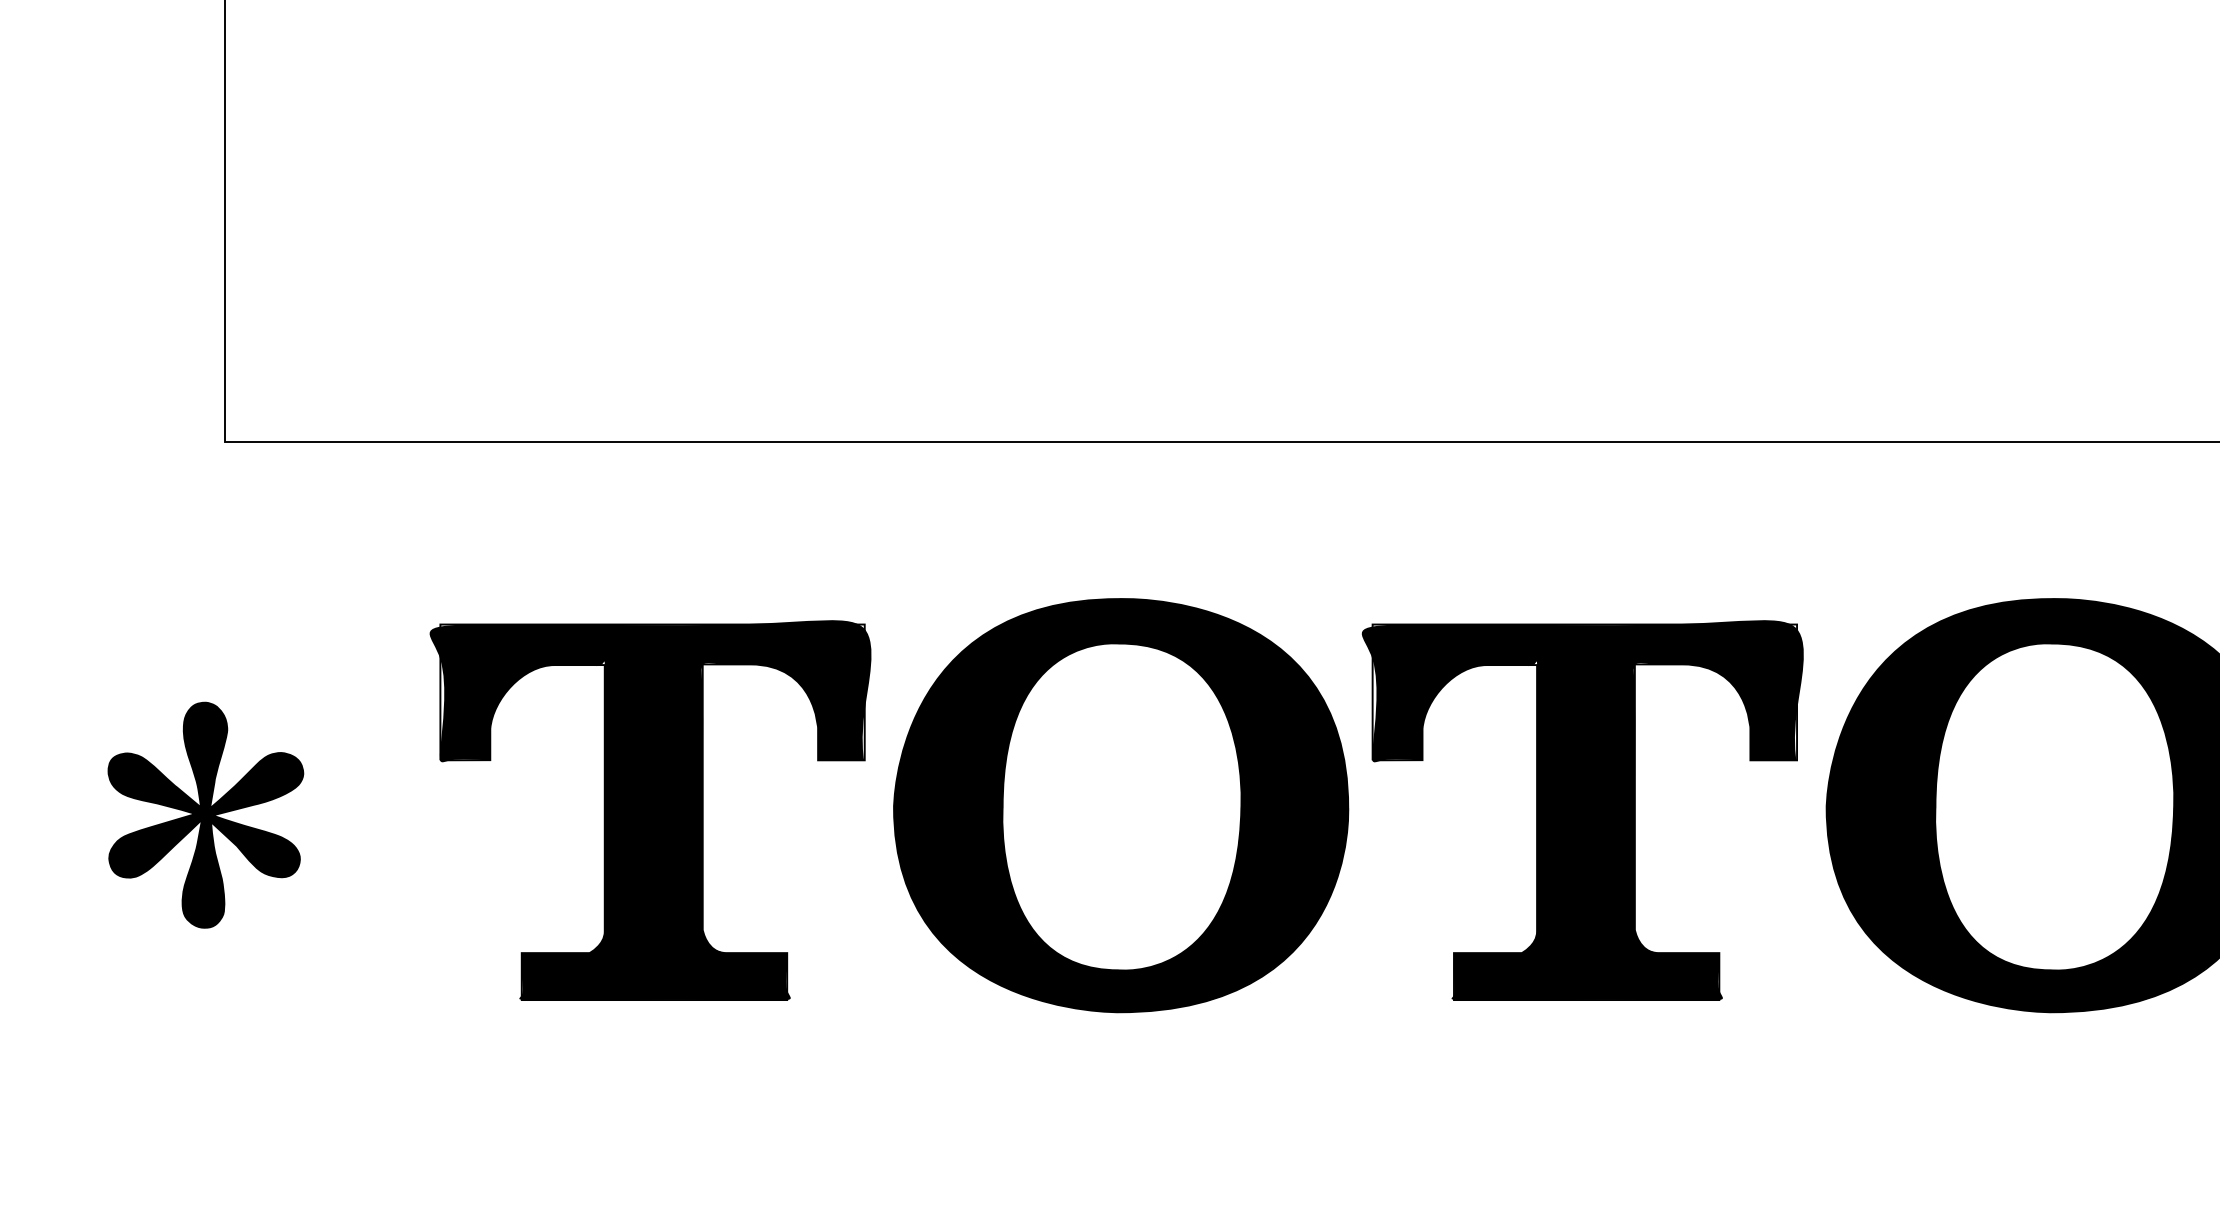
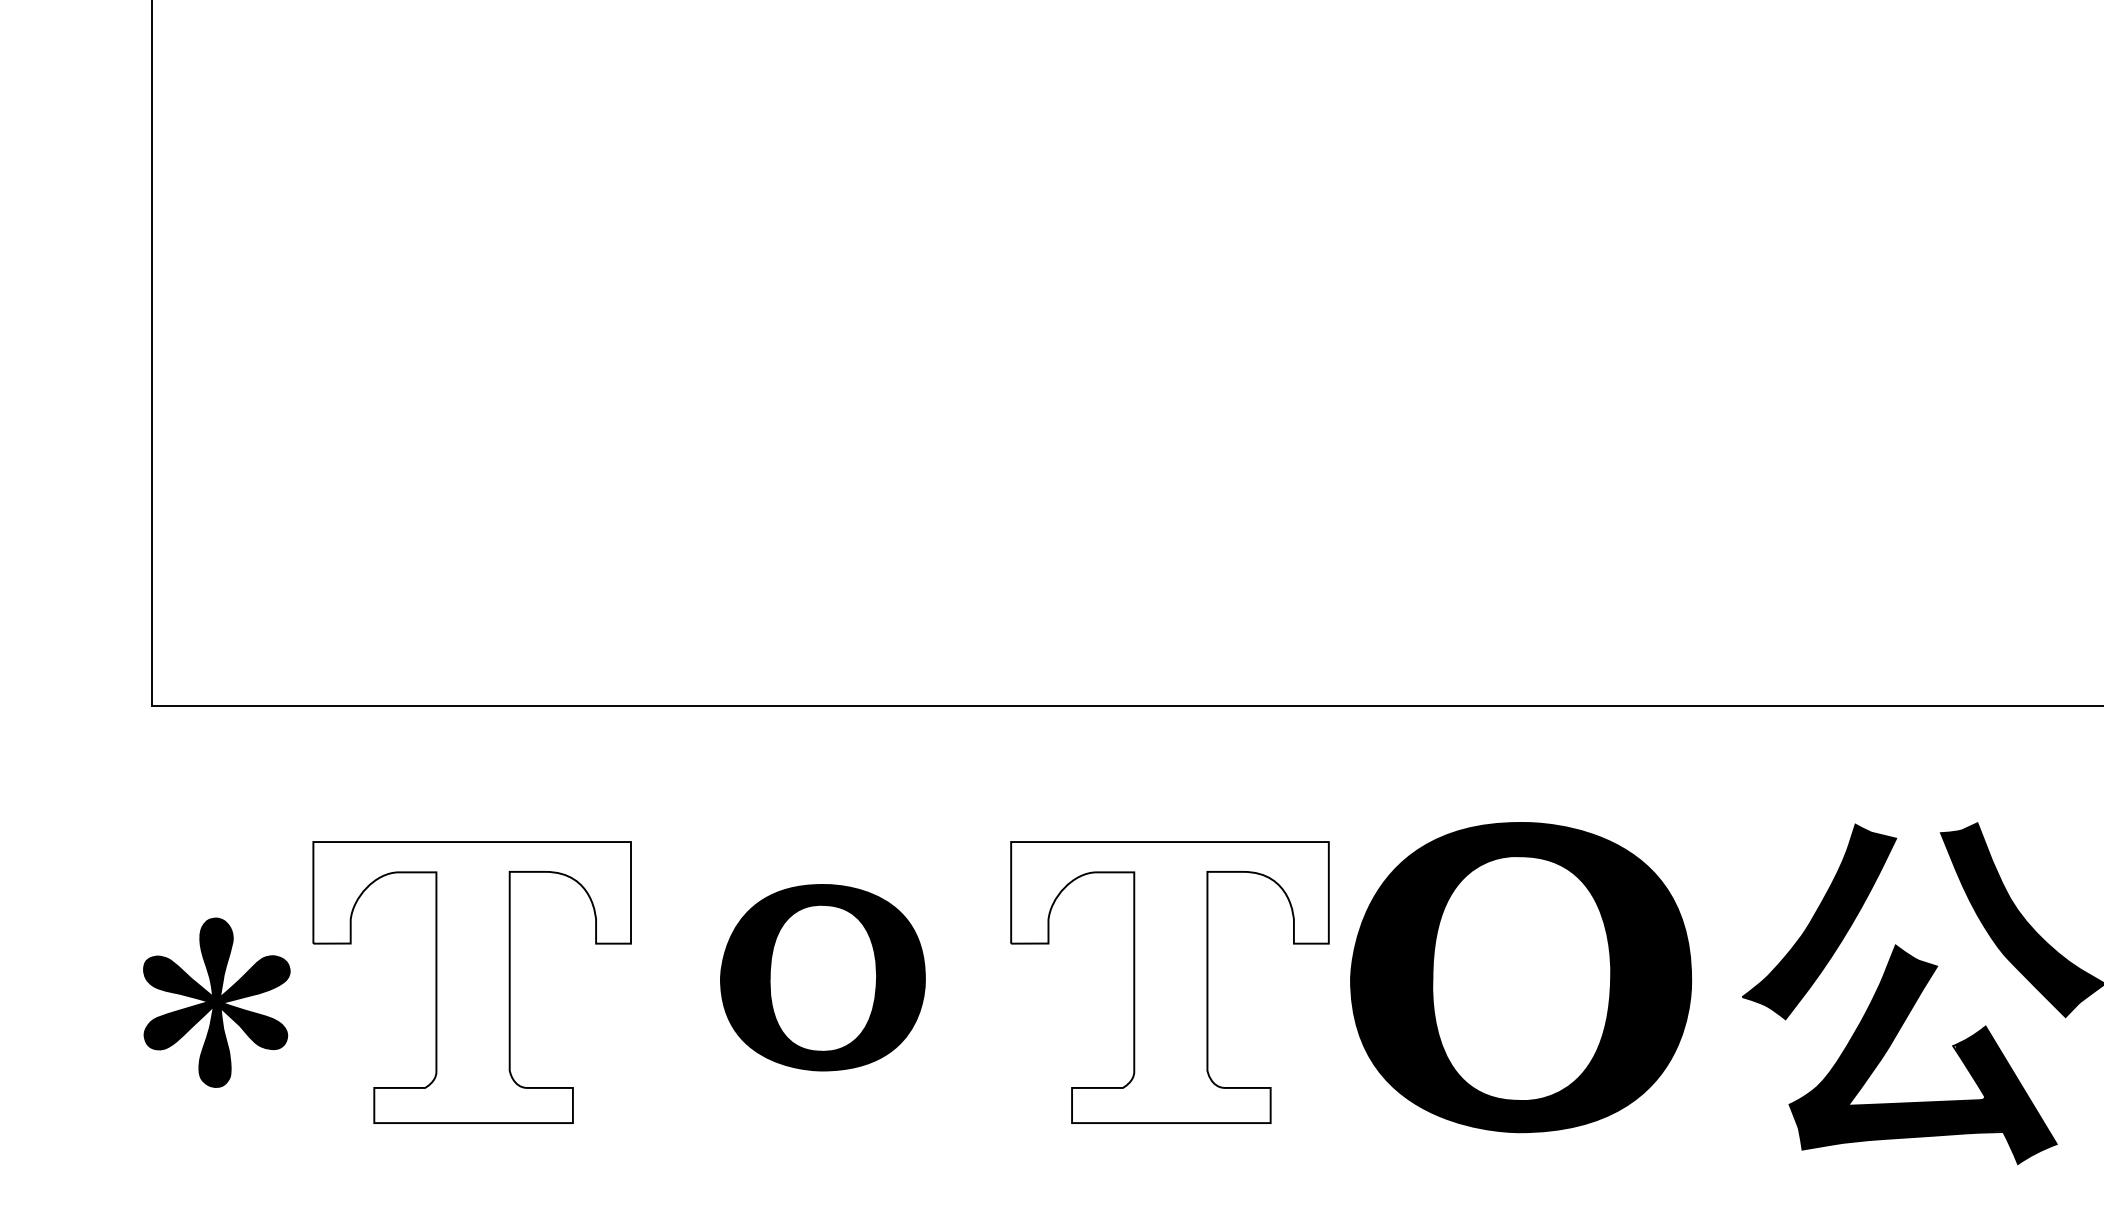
part: (1120, 805) -> (822, 977), size x0.6
fill: (650, 809) -> (470, 980), removed
fill: (1582, 809) -> (1168, 980), removed
part: (205, 814) -> (216, 1002), moved

